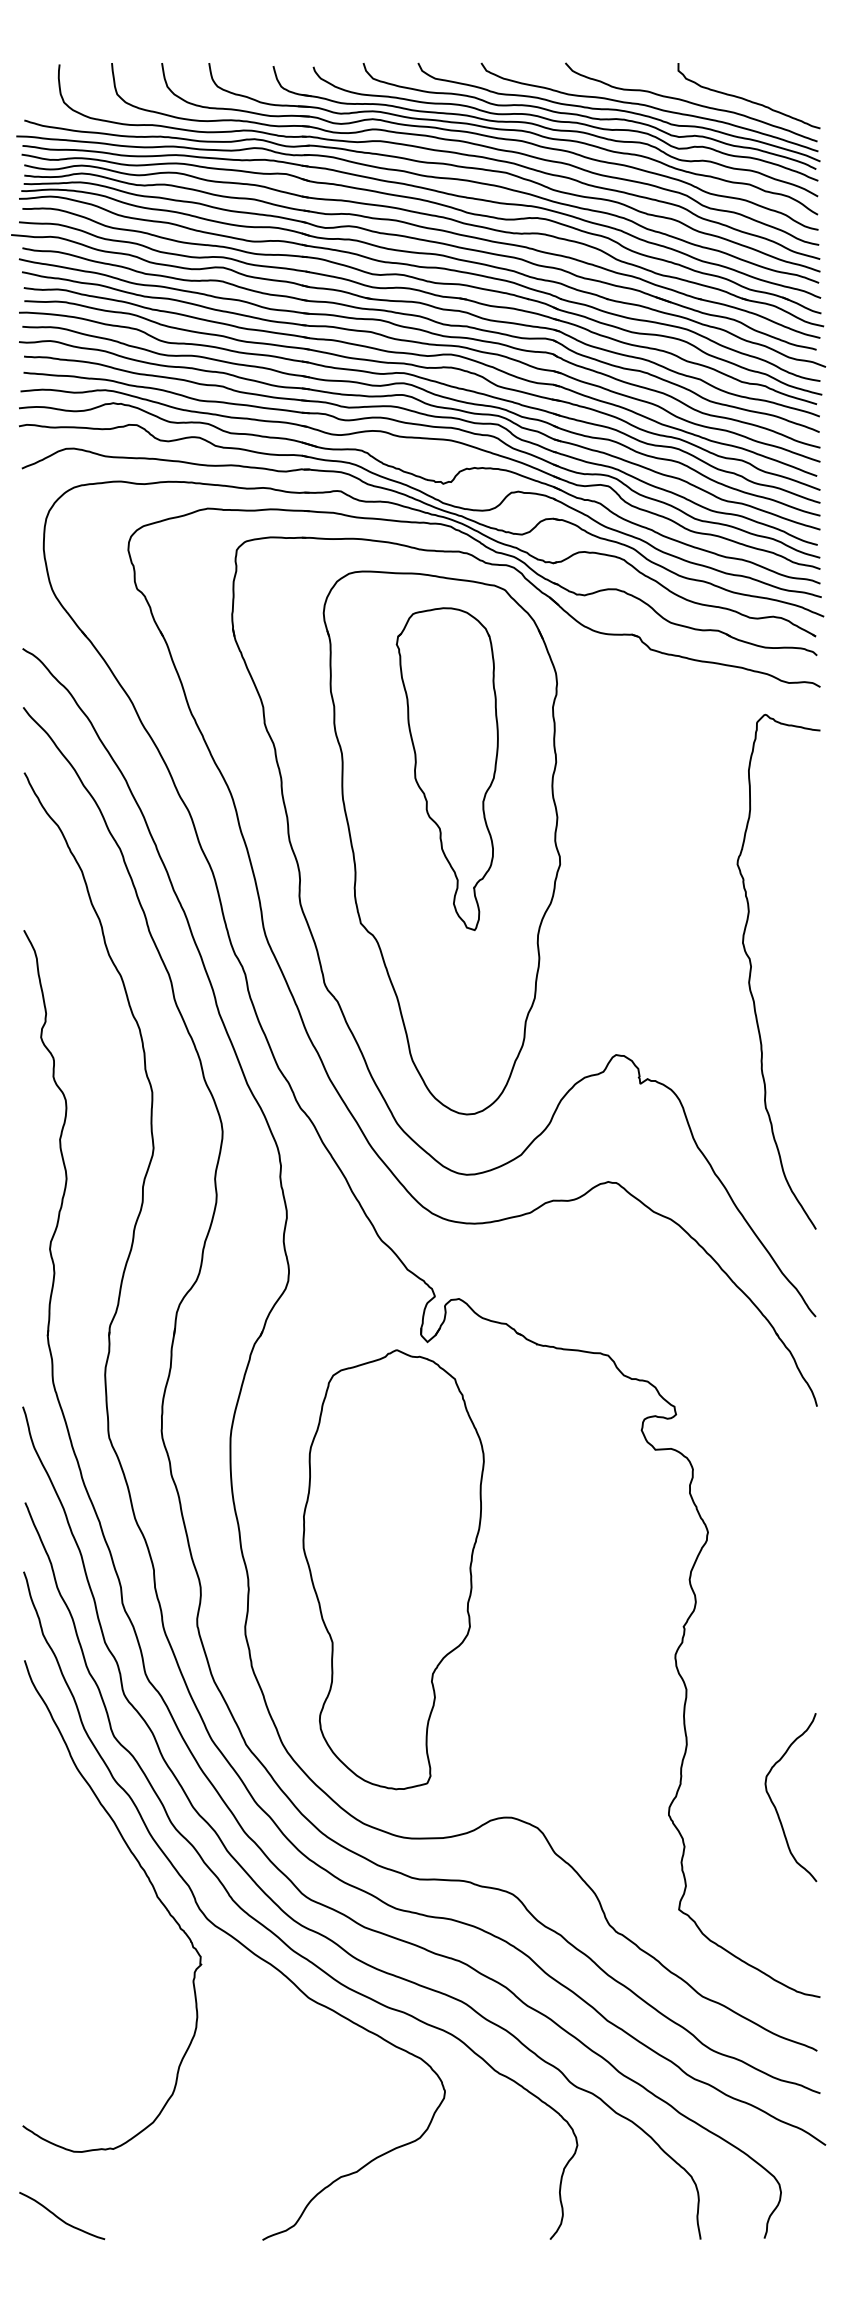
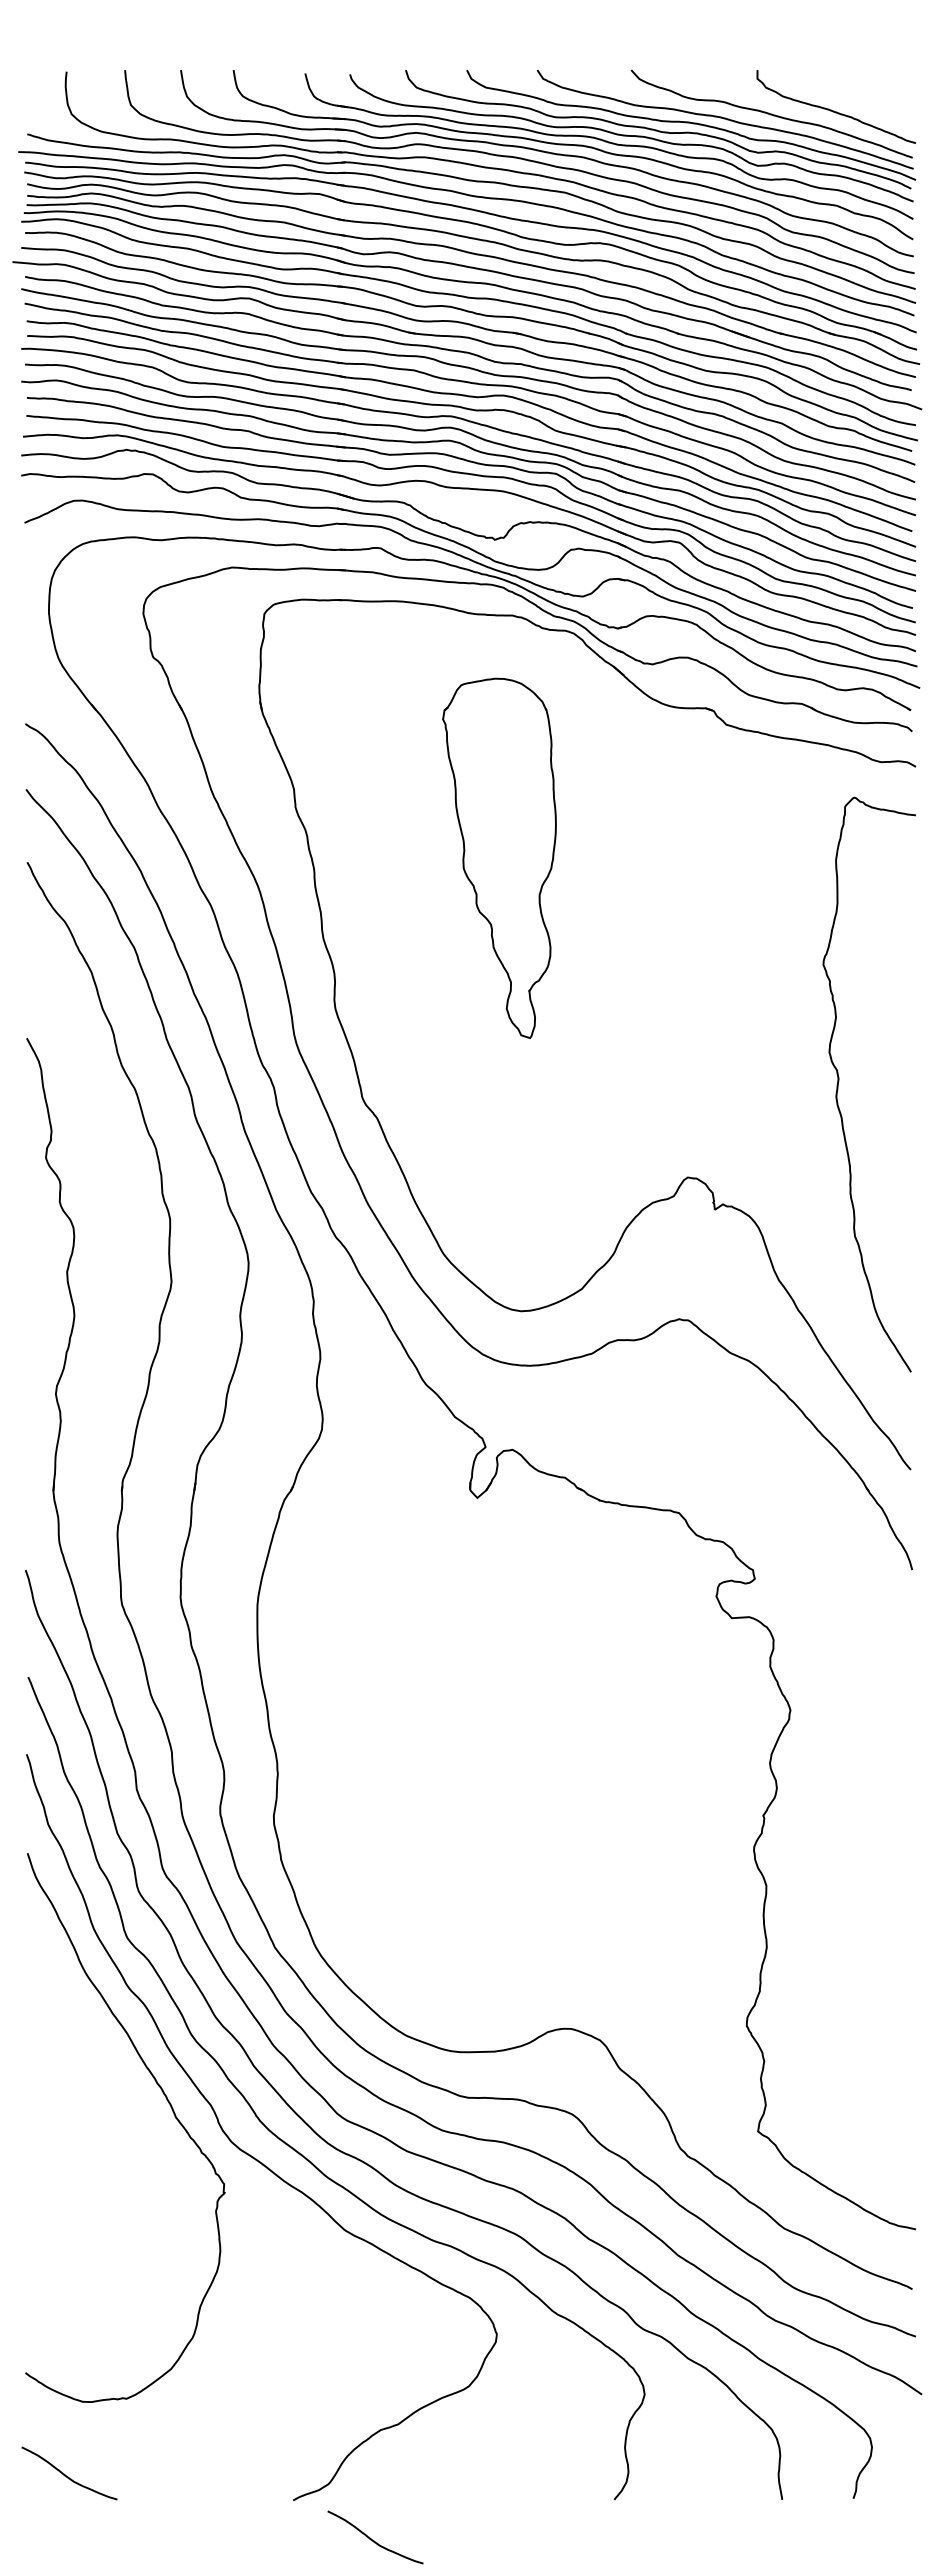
part: (441, 842) -> (493, 940), removed
part: (393, 1570) -> (439, 1752), removed
curve: (775, 1805) -> (865, 2015), removed
curve: (335, 2275) -> (374, 2540), added

